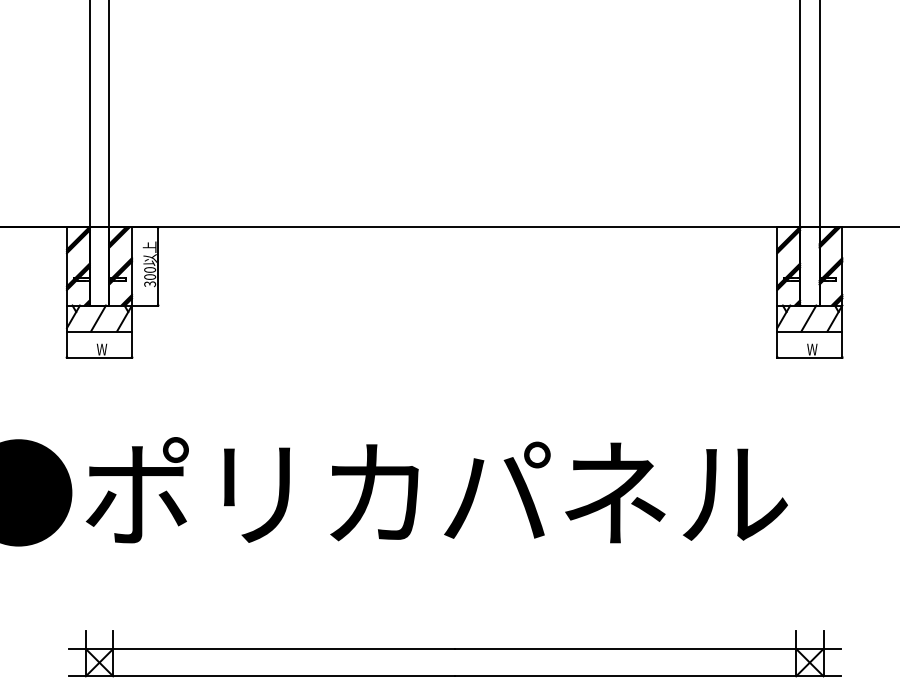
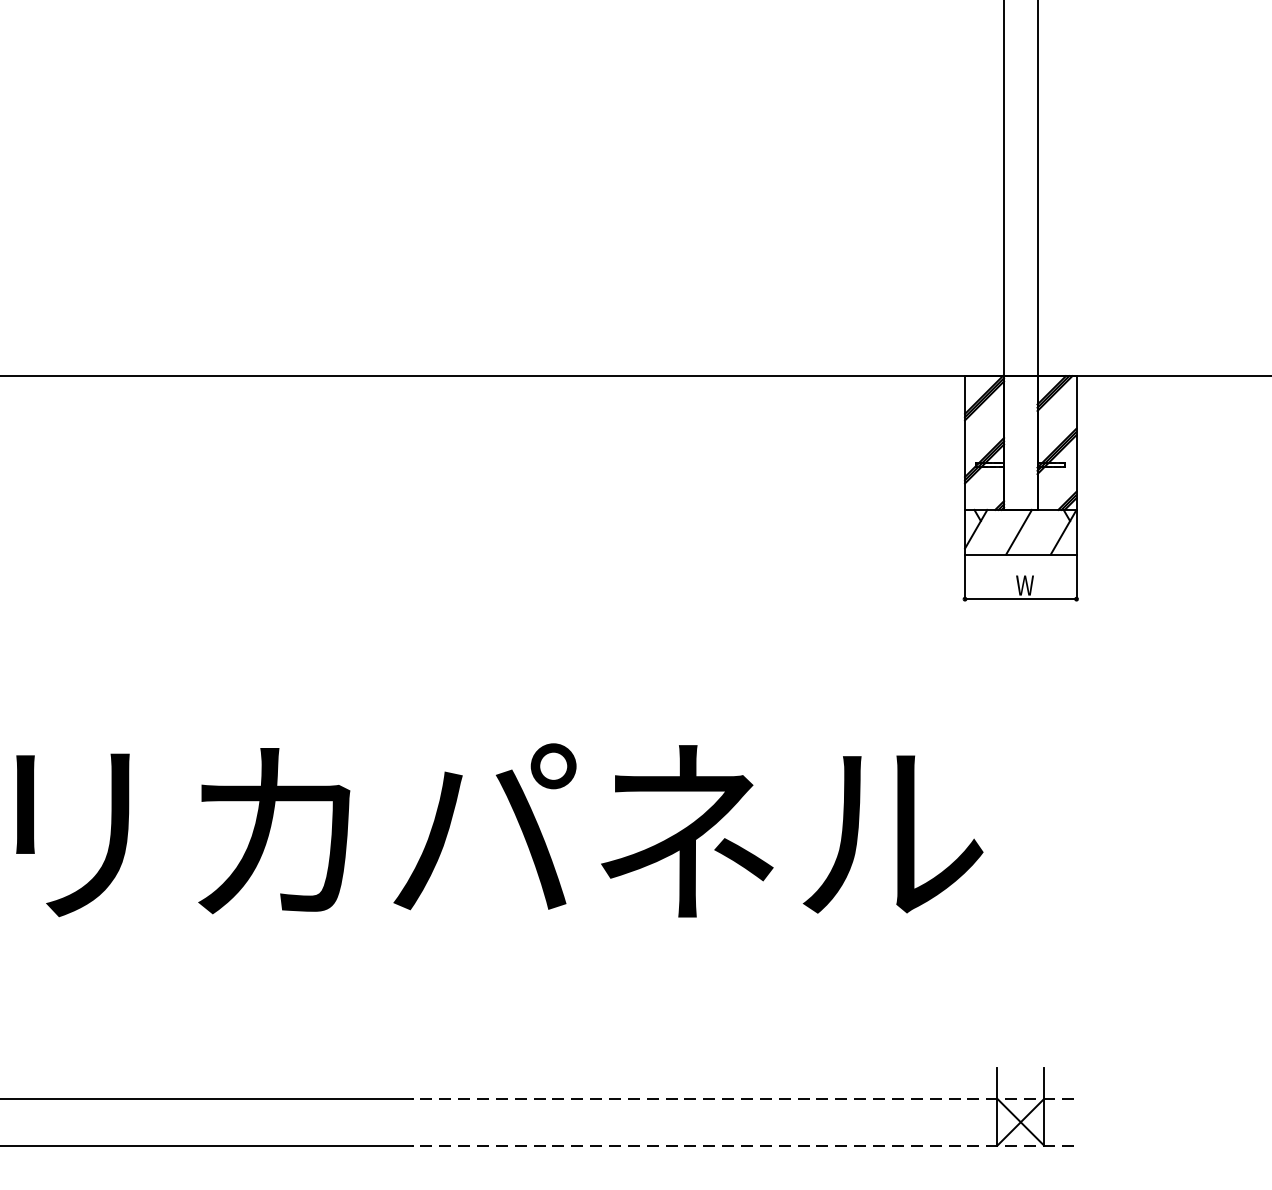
line: (647, 649) -> (742, 1099), solid -> dashed
line: (647, 676) -> (742, 1145), solid -> dashed

